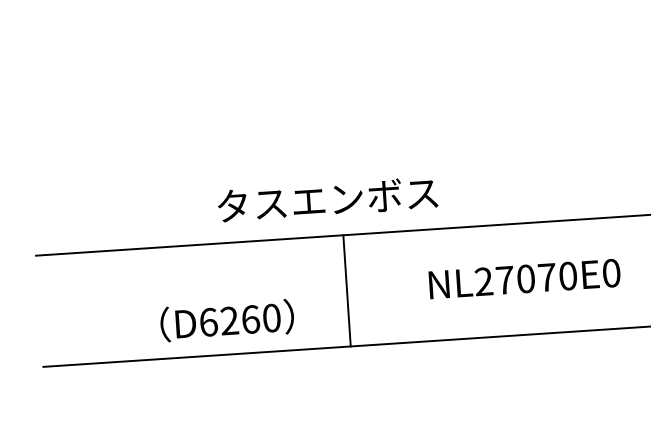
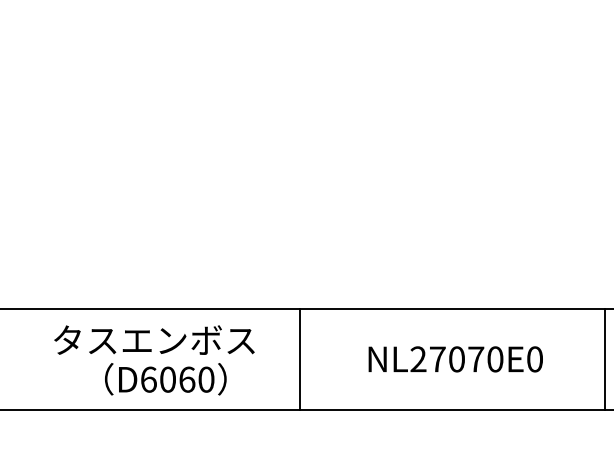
text: (327, 198) -> (154, 339), moved
text: (524, 279) -> (455, 359), moved
line: (347, 290) -> (300, 359), moved
text: (229, 320) -> (167, 379), D6260 -> D6060

